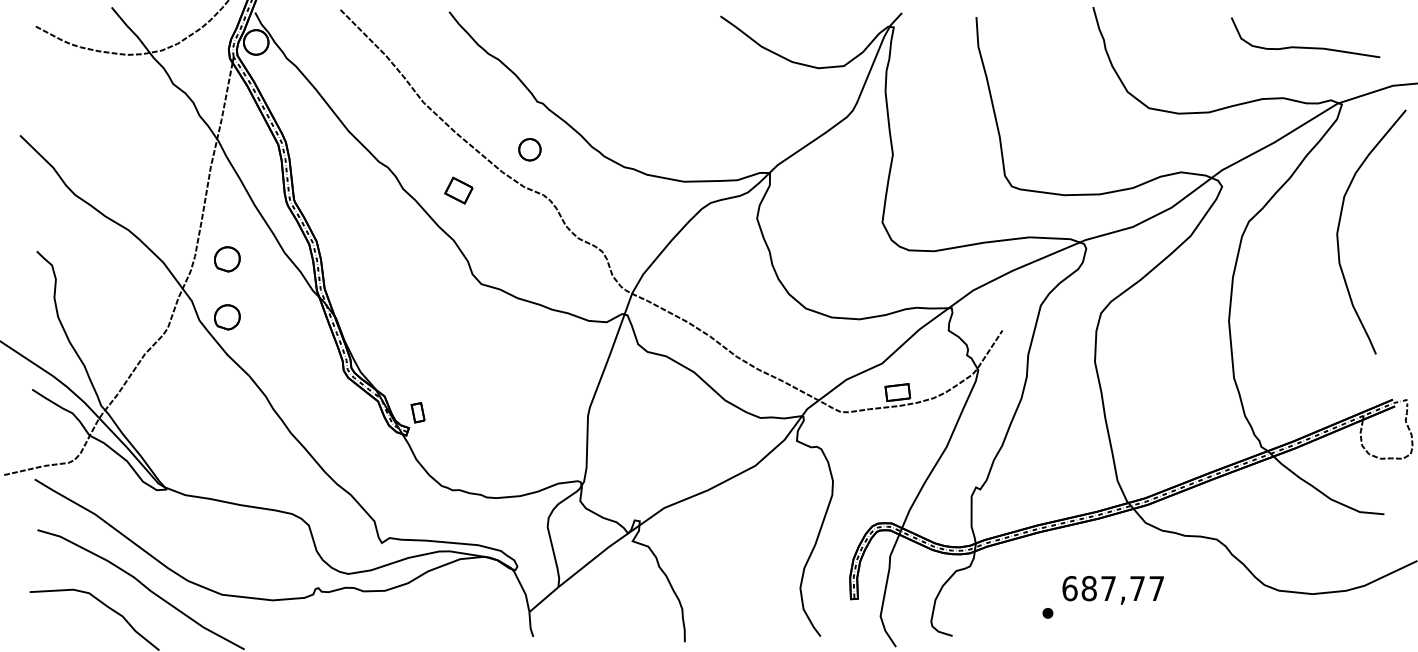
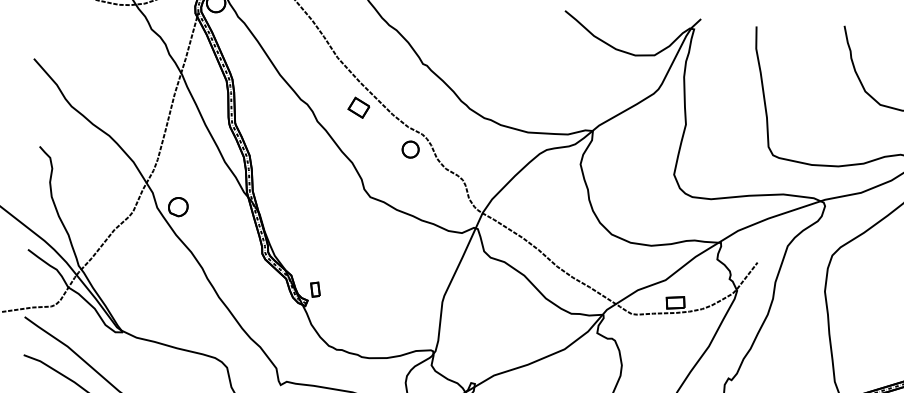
part: (529, 149) -> (410, 149), moved
part: (458, 190) -> (358, 107), moved
part: (227, 259) -> (181, 163), removed

